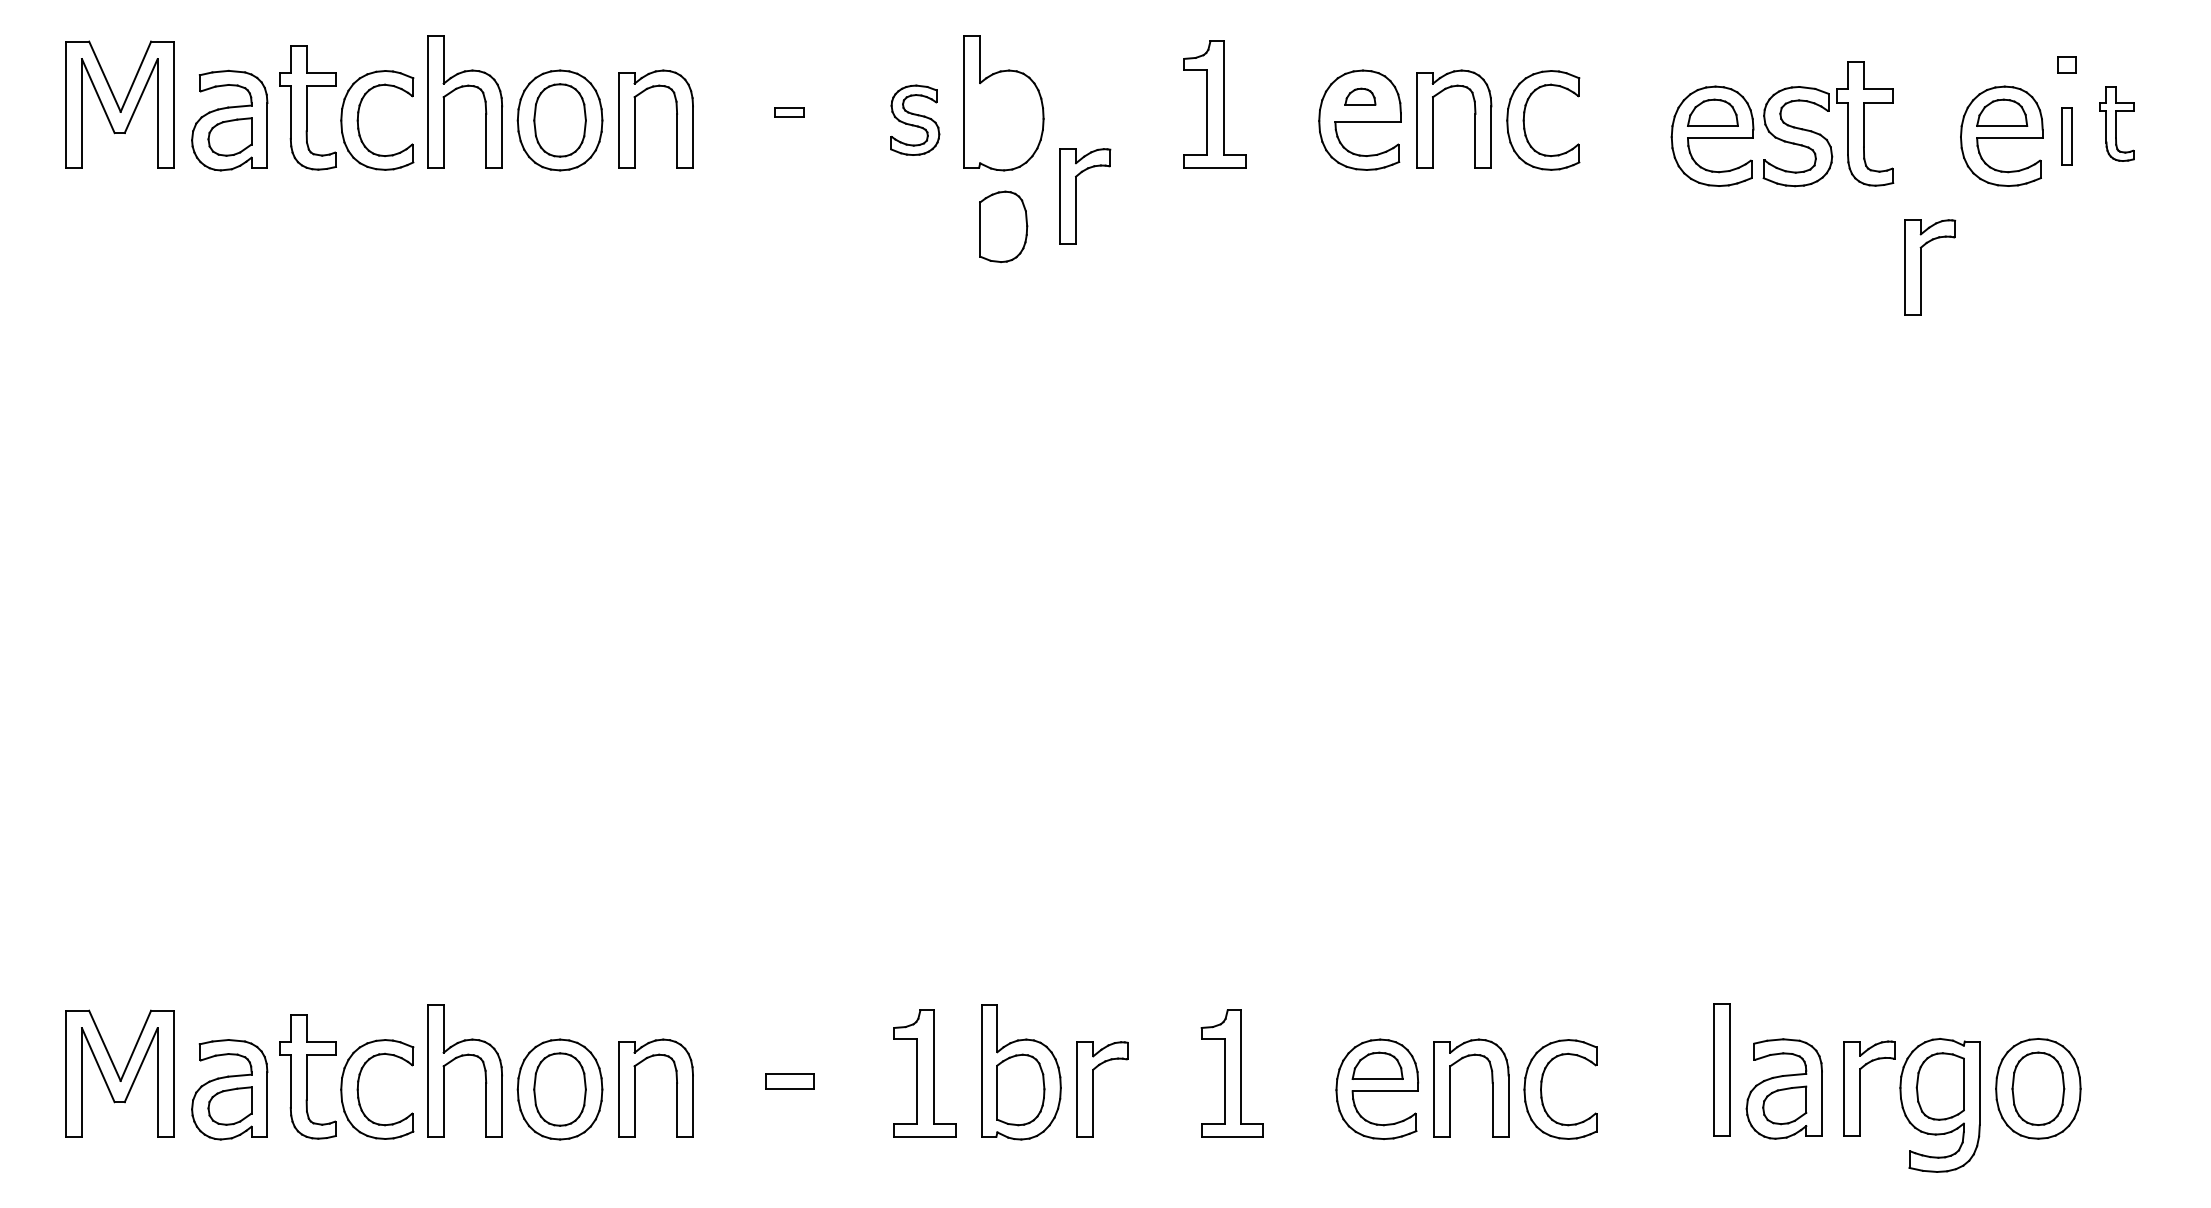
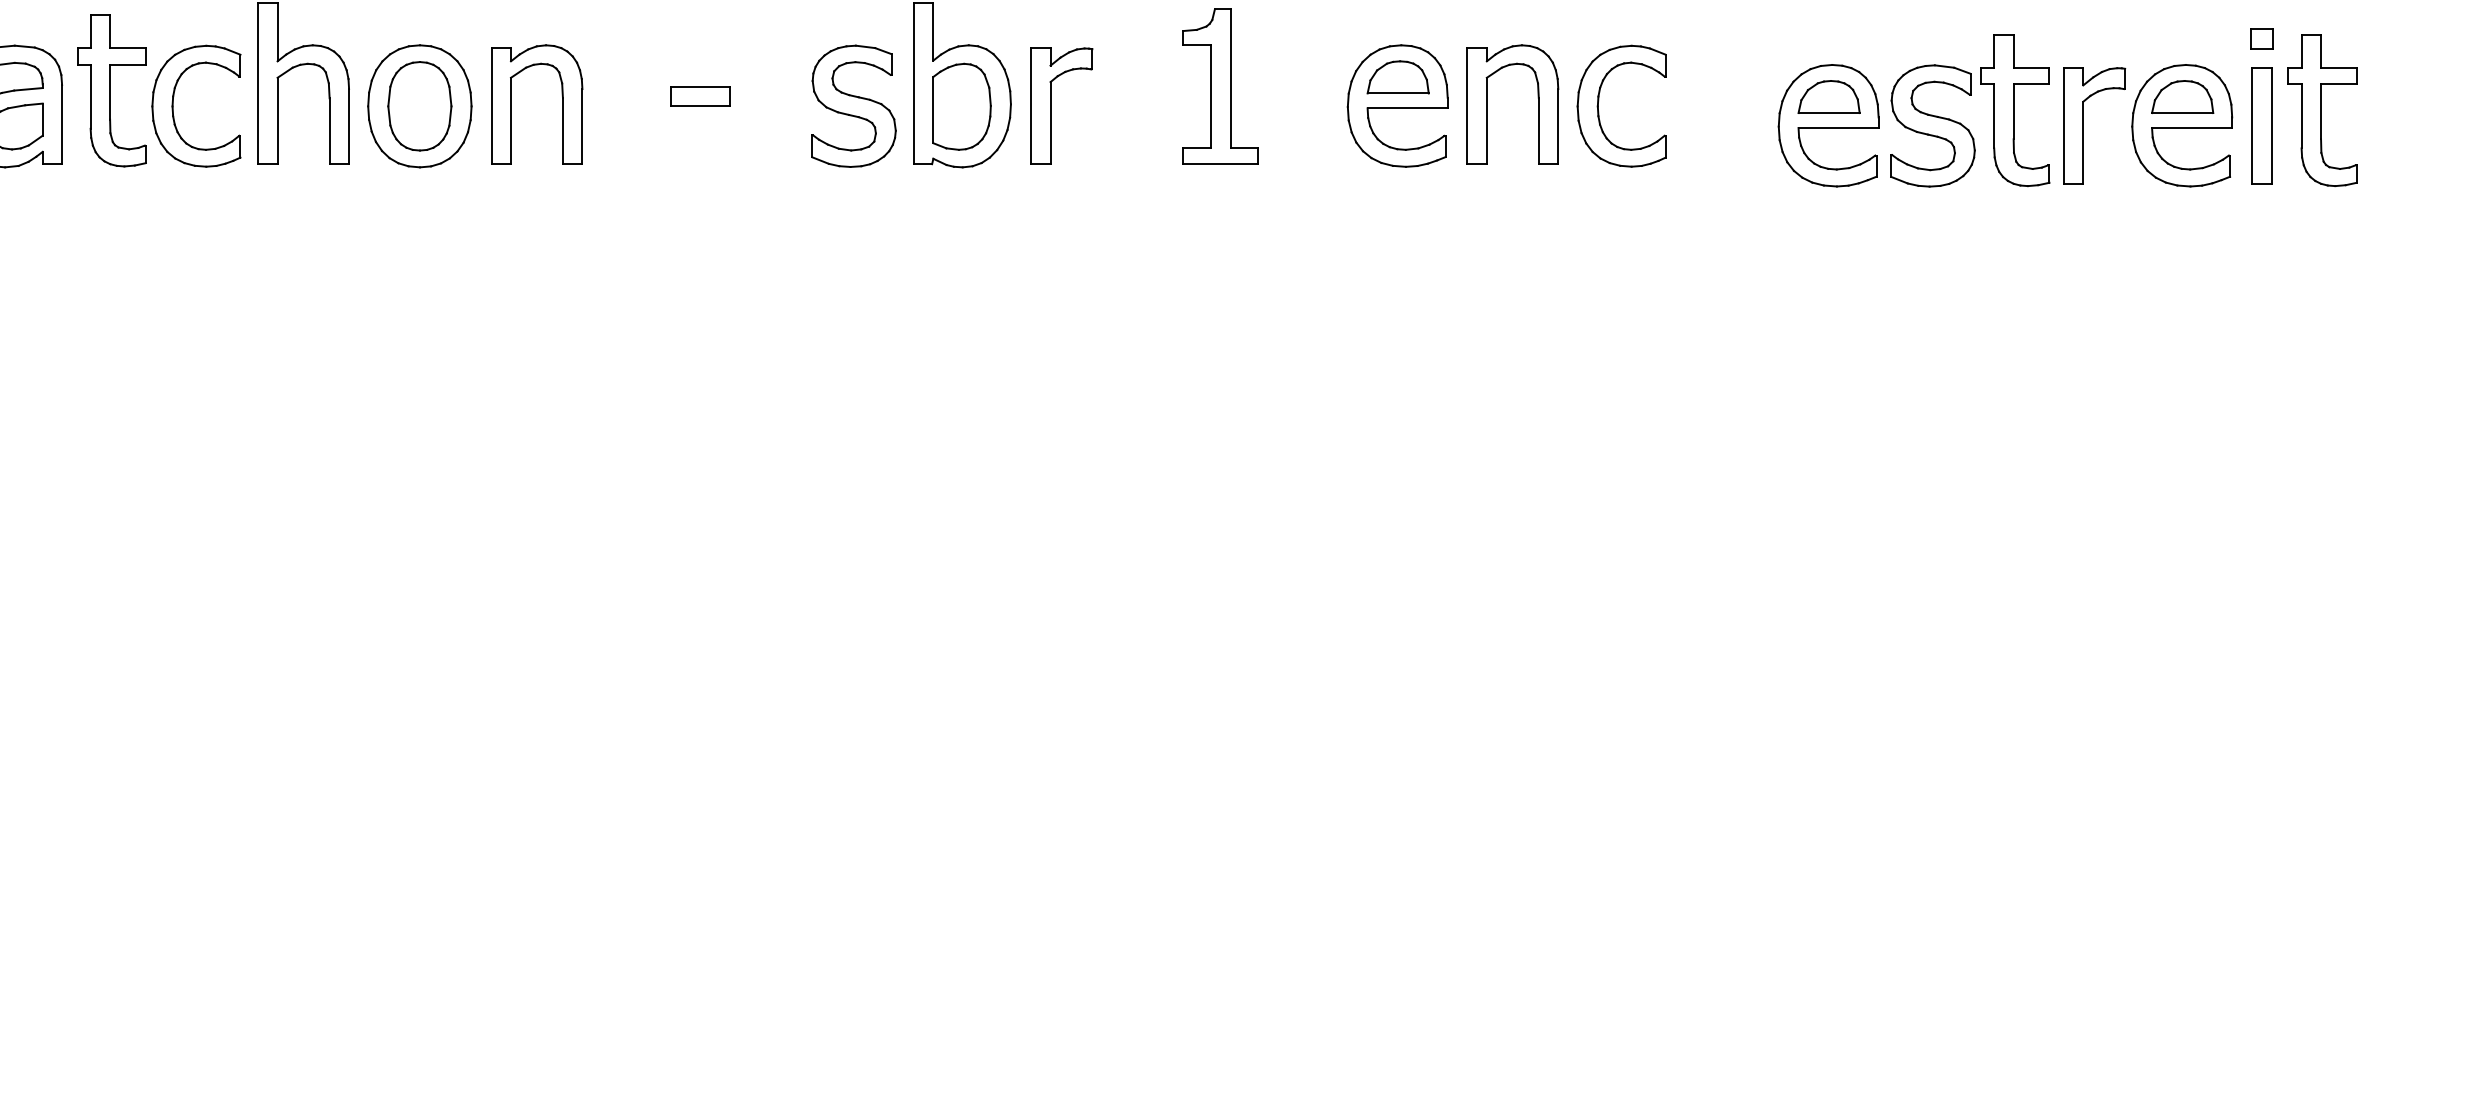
part: (1360, 96) -> (1398, 77), size x1.67
part: (789, 112) -> (700, 96), size x1.67
part: (915, 119) -> (854, 105), size x1.43
part: (2116, 123) -> (2322, 110), size x1.67
part: (2066, 136) -> (2261, 125), size x1.67
part: (1076, 196) -> (1051, 106), moved
part: (1003, 226) -> (961, 106), moved
part: (1921, 267) -> (2084, 125), moved

